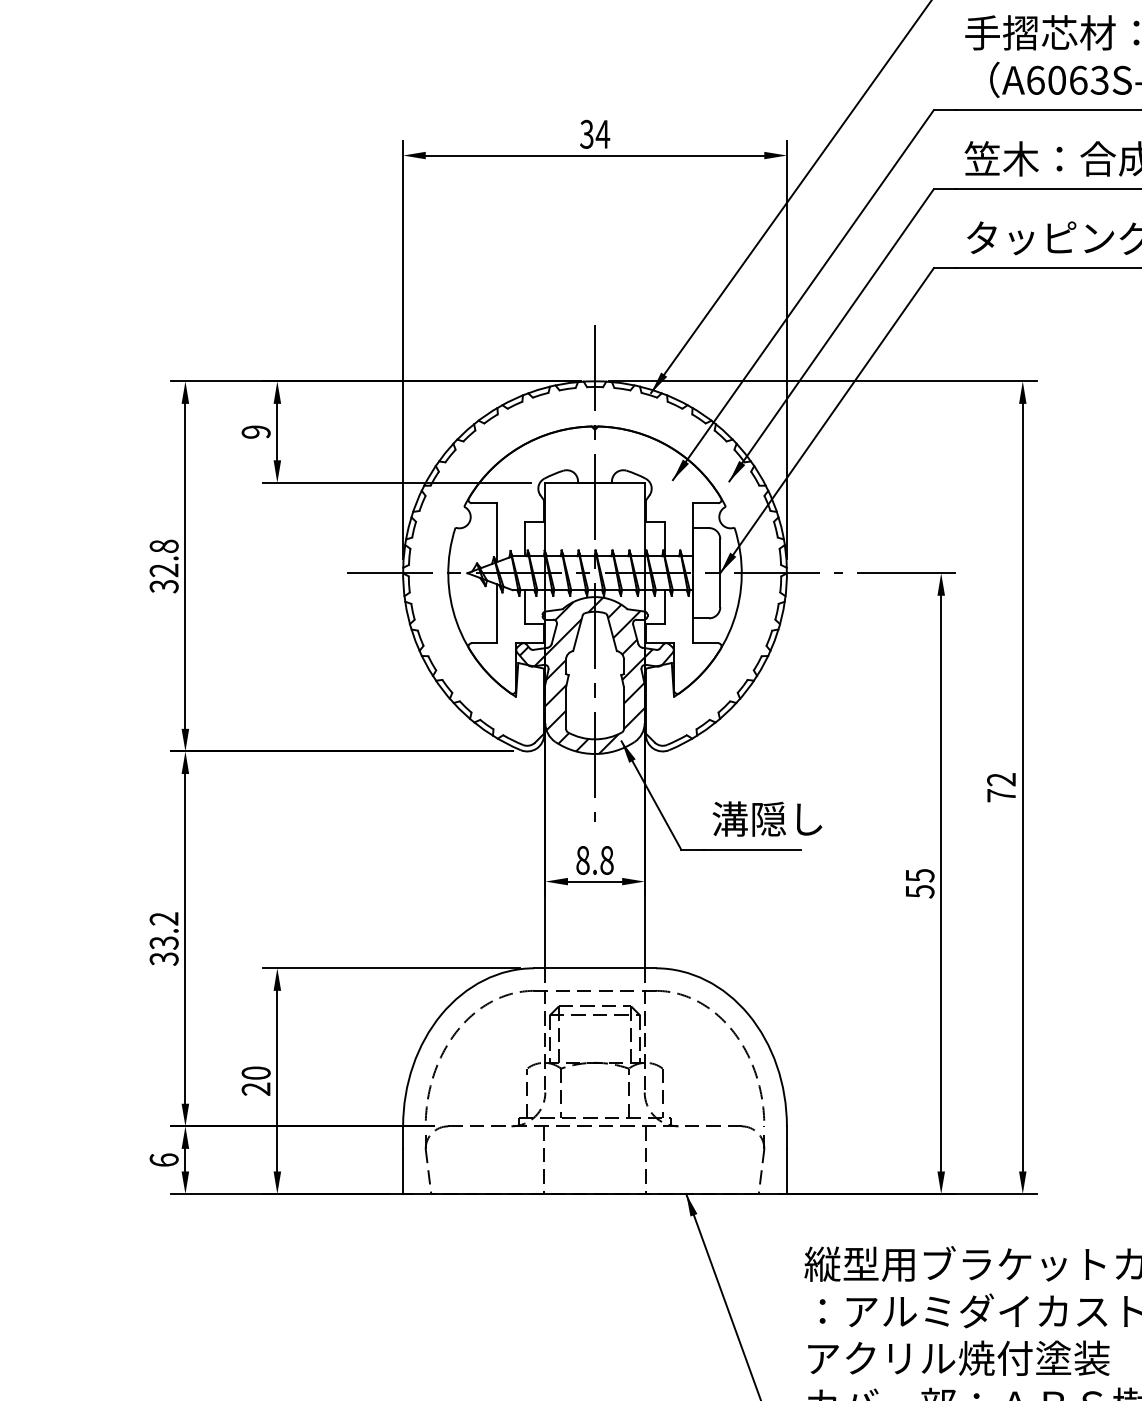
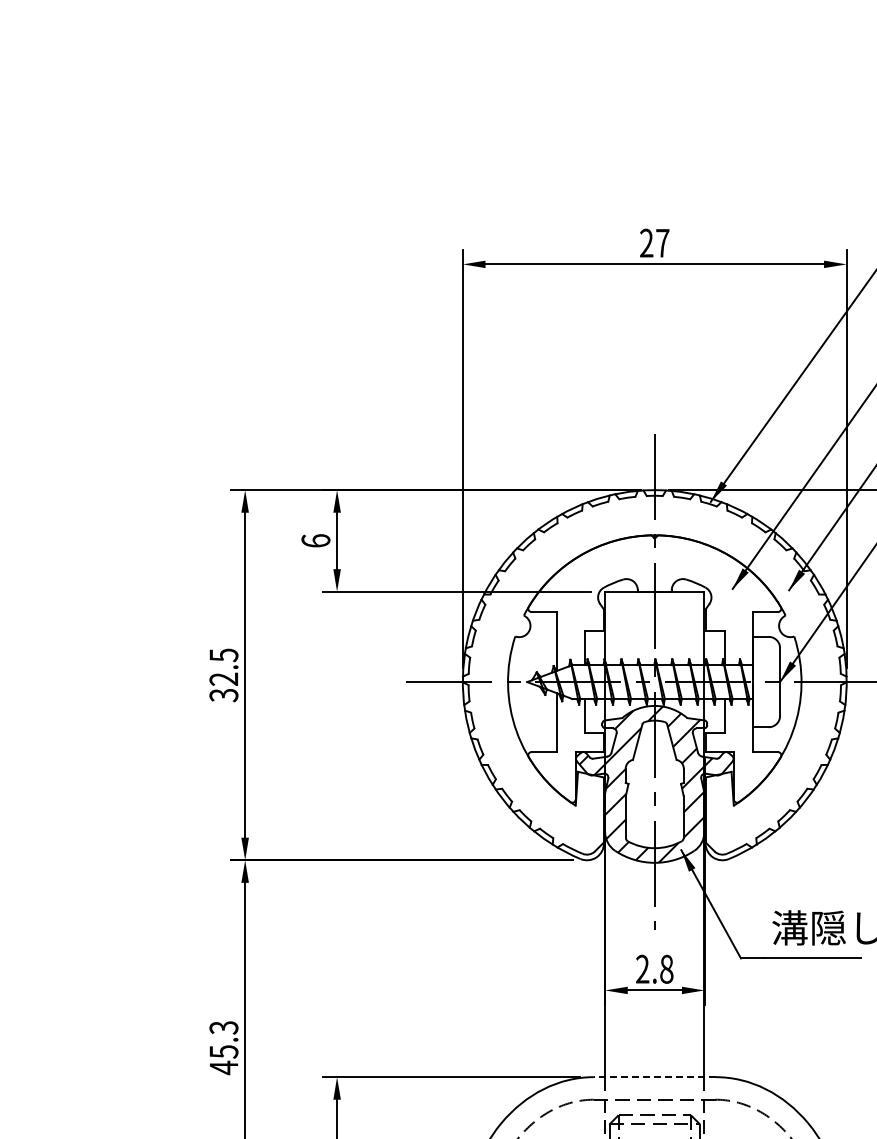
text: (595, 134) -> (655, 243), 34 -> 27
text: (255, 431) -> (315, 540), 9 -> 6
text: (163, 546) -> (223, 655), 32.8 -> 32.5
text: (582, 859) -> (642, 968), 8.8 -> 2.8
text: (163, 939) -> (223, 1048), 33.2 -> 45.3
line: (595, 968) -> (655, 1077), solid -> dashed

